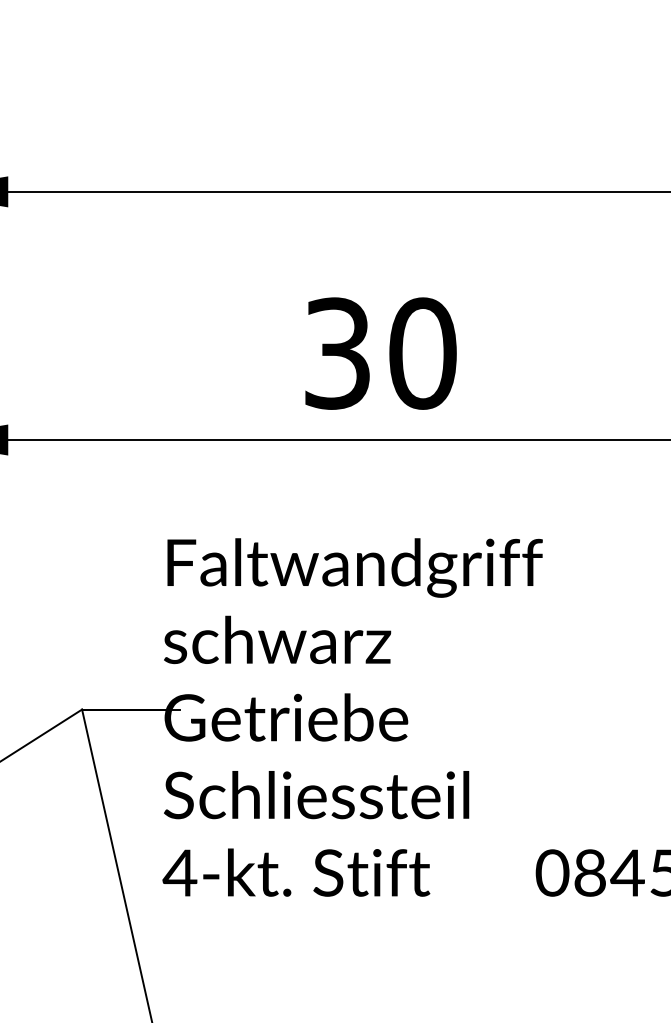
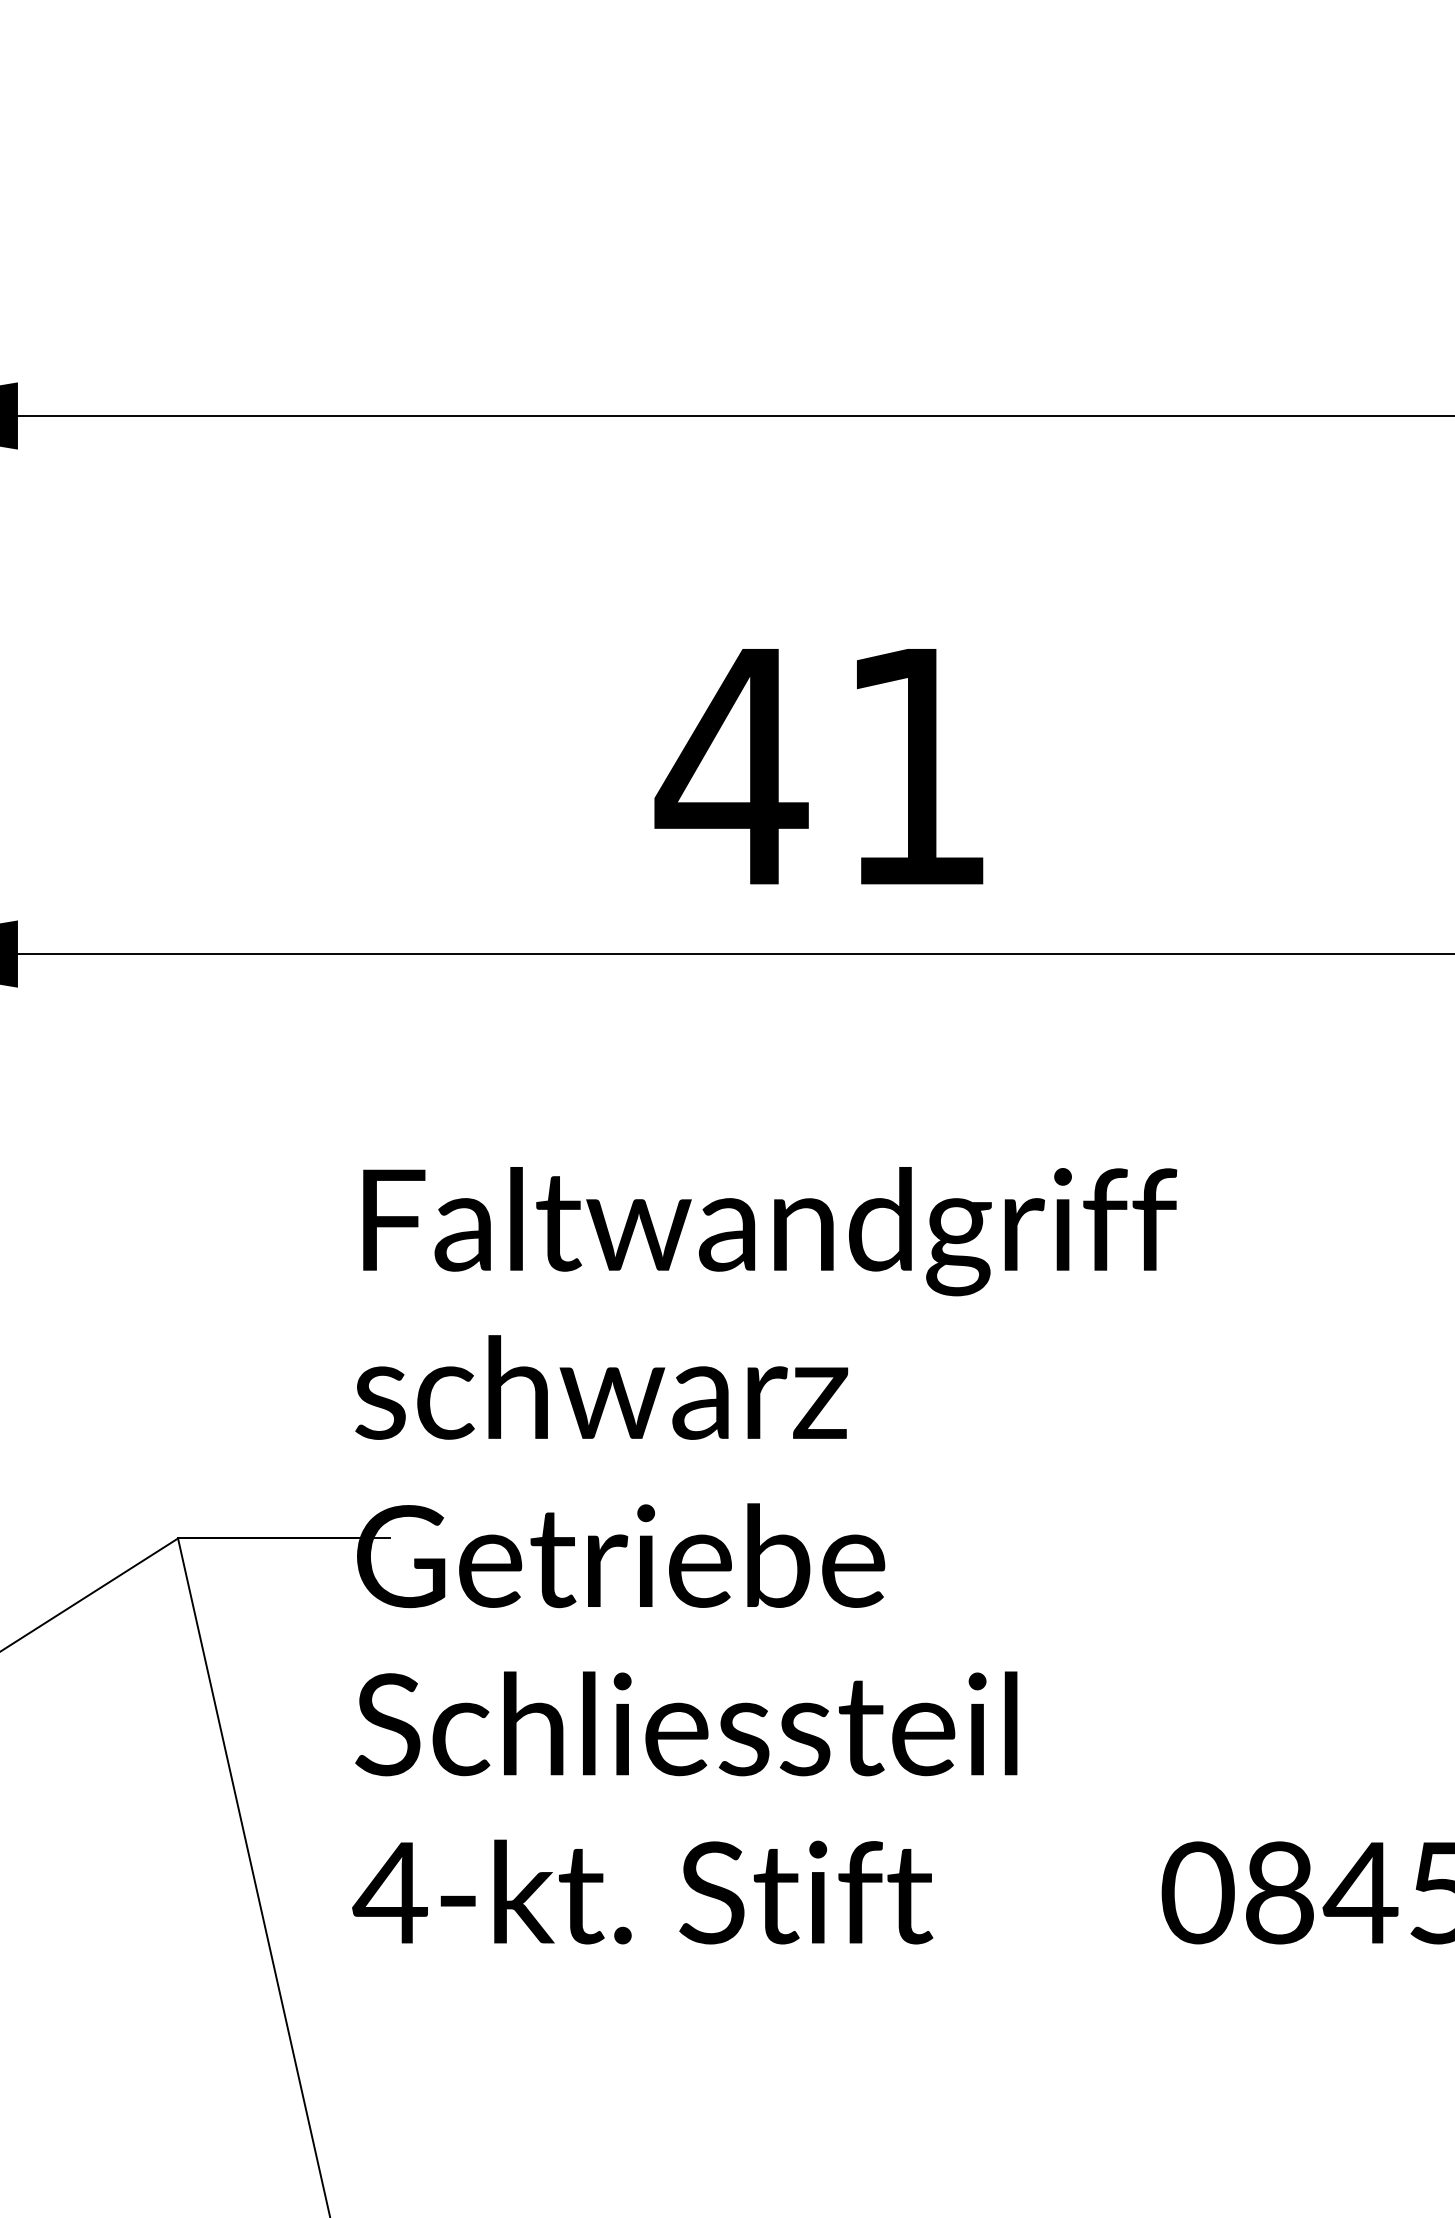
text: (378, 353) -> (820, 766), 30 -> 41

